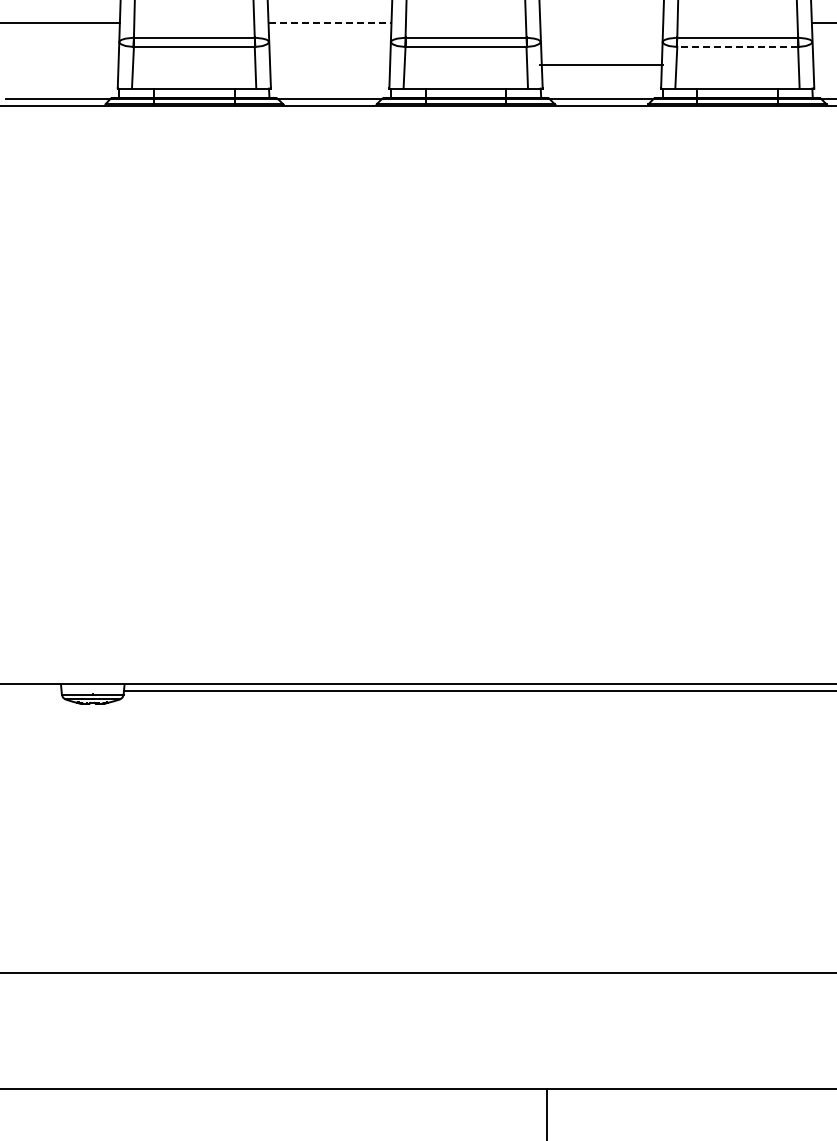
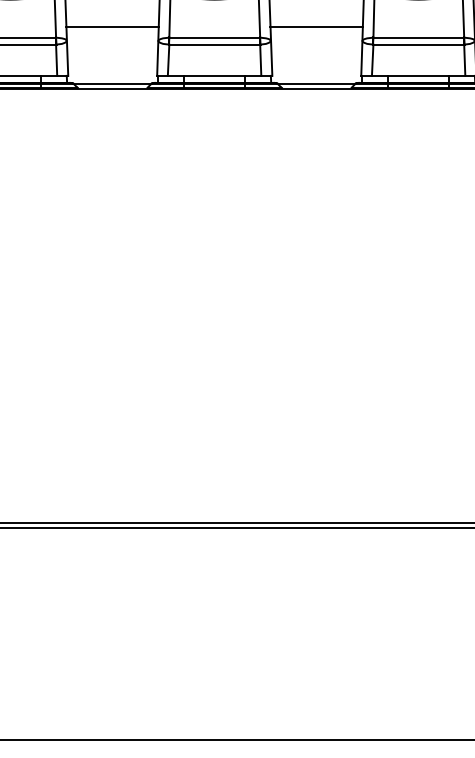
line: (330, 23) -> (112, 26), dashed -> solid
line: (737, 46) -> (418, 44), dashed -> solid
line: (601, 65) -> (316, 26), moved

